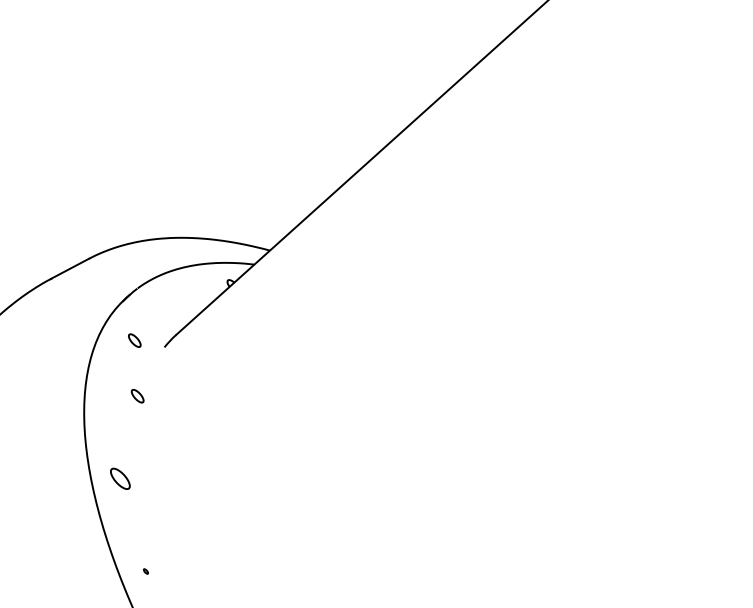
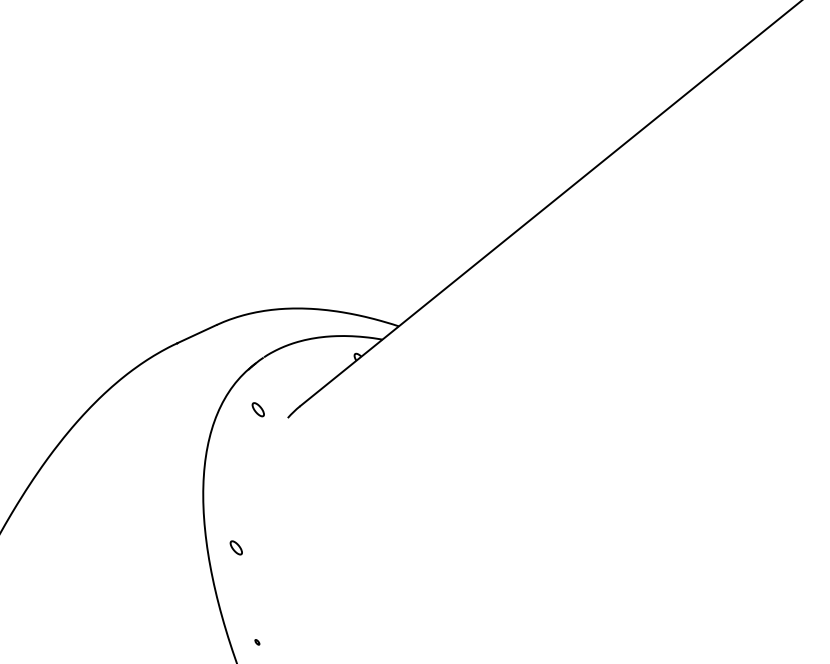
part: (136, 396) -> (257, 465), removed
part: (119, 478) -> (235, 547), size x0.62

